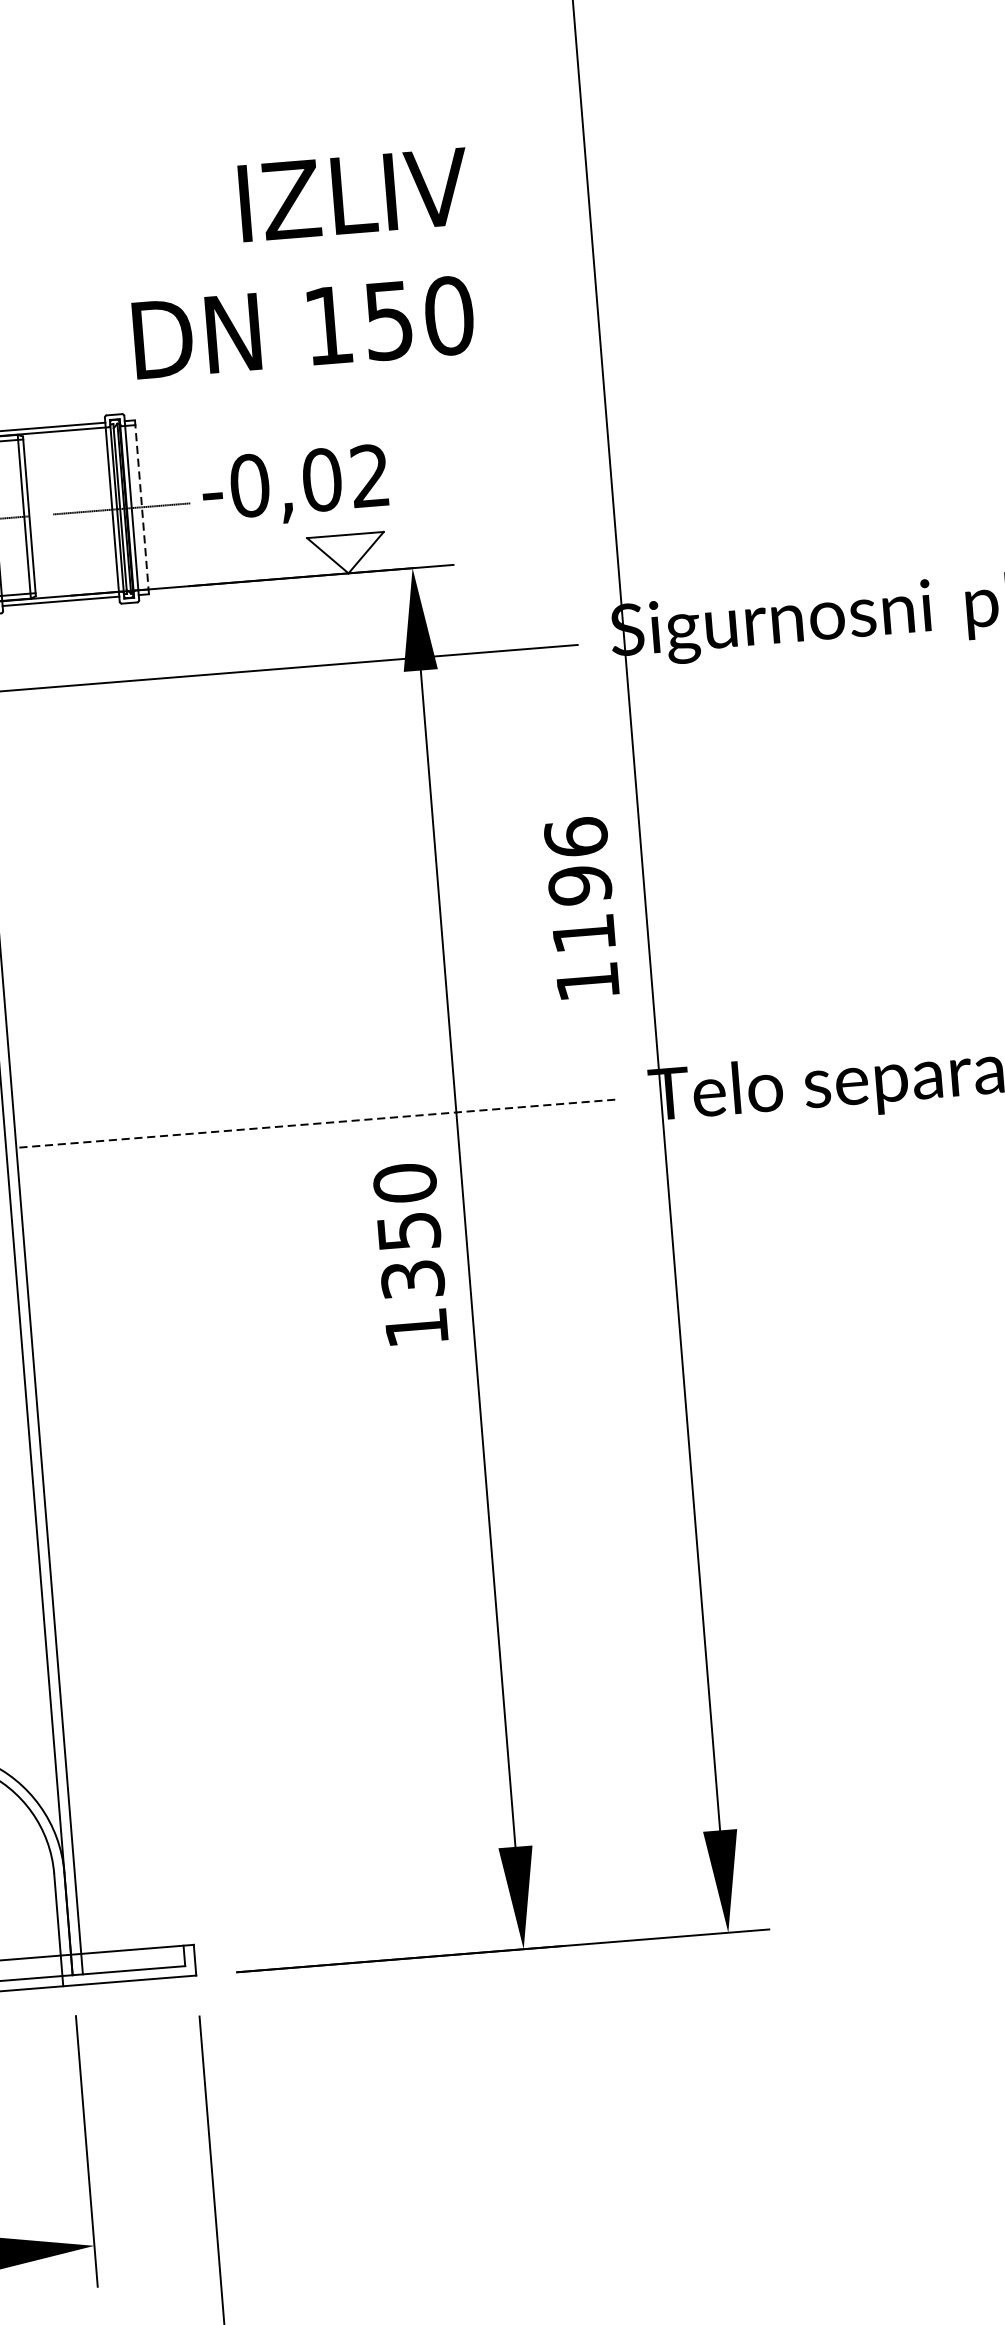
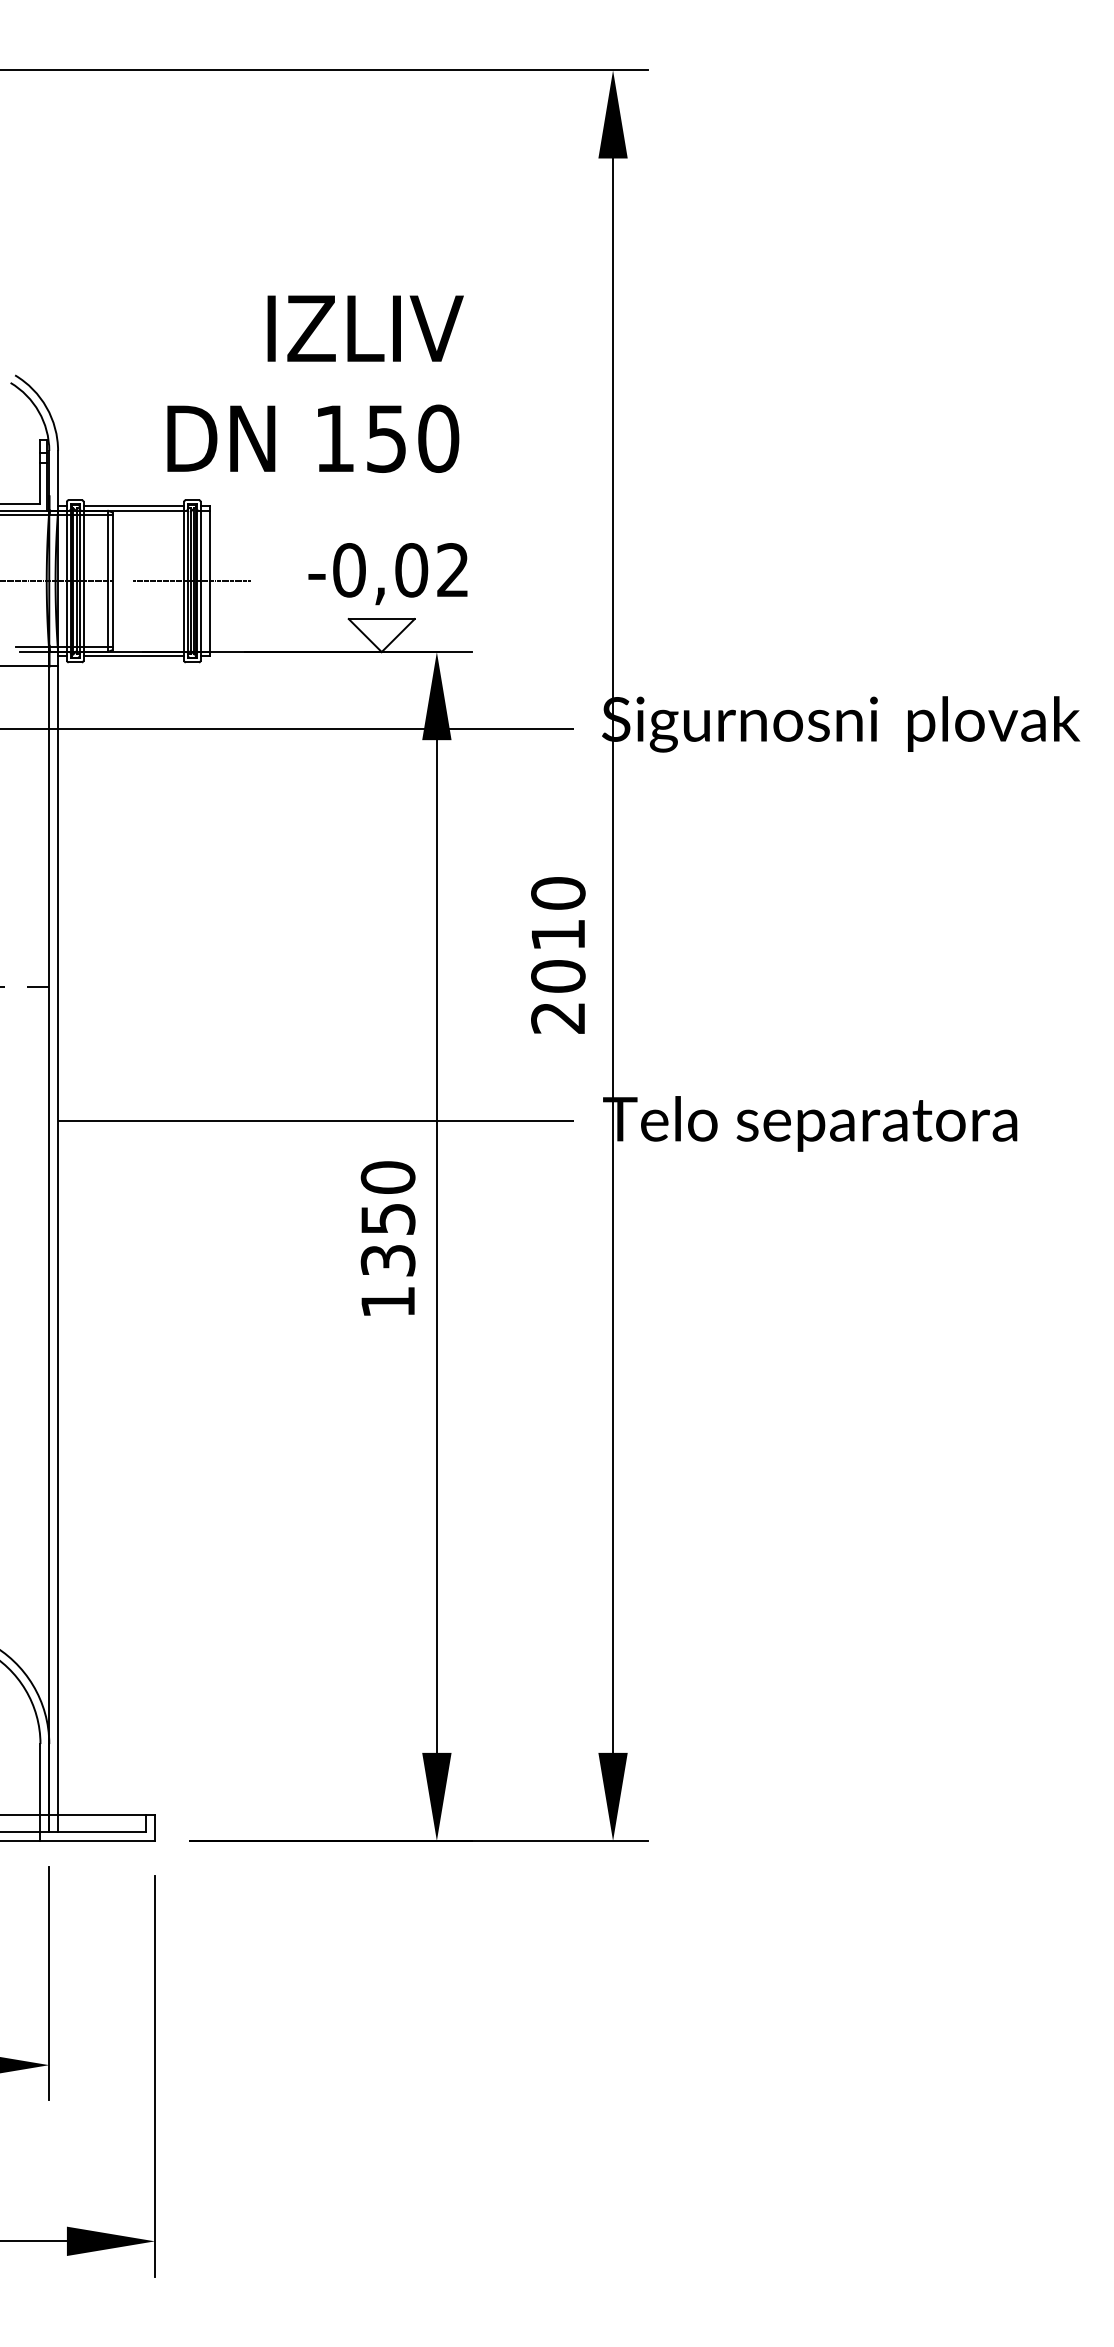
text: (301, 263) -> (315, 383), moved
text: (294, 487) -> (387, 574), moved
line: (141, 507) -> (209, 581), dashed -> solid
text: (582, 908) -> (558, 954), 1196 -> 2010
line: (315, 1123) -> (315, 1120), dashed -> solid

